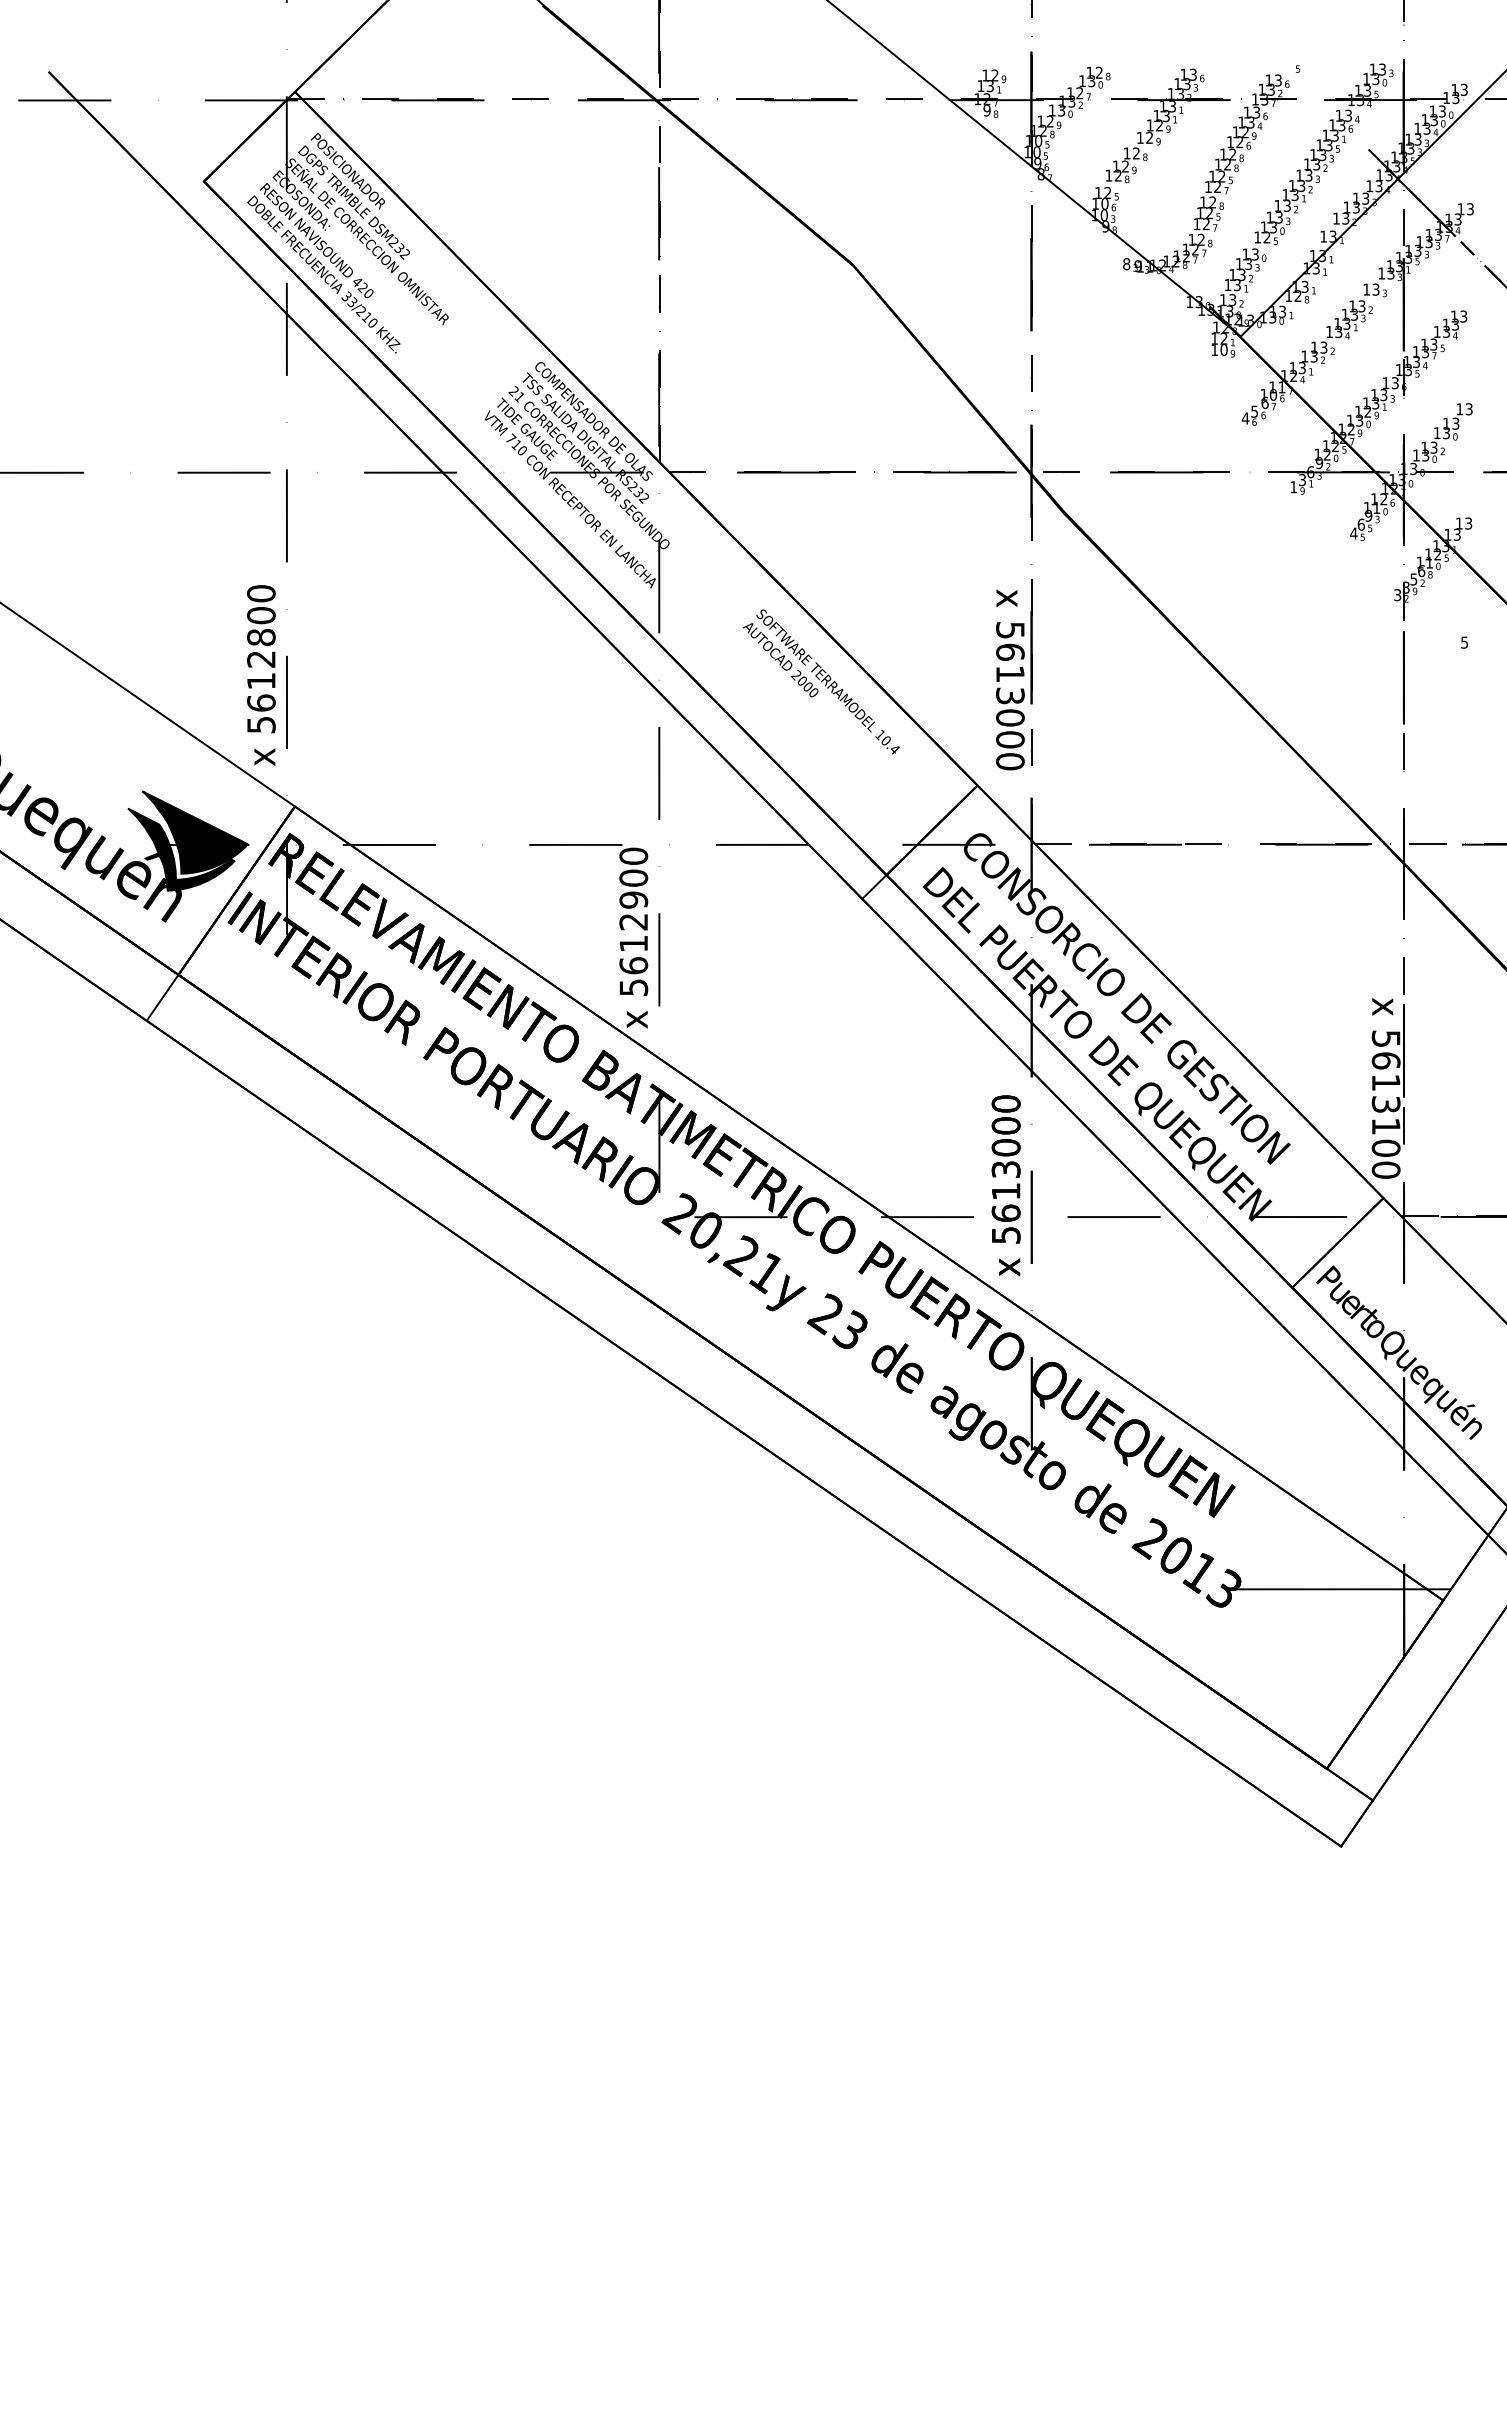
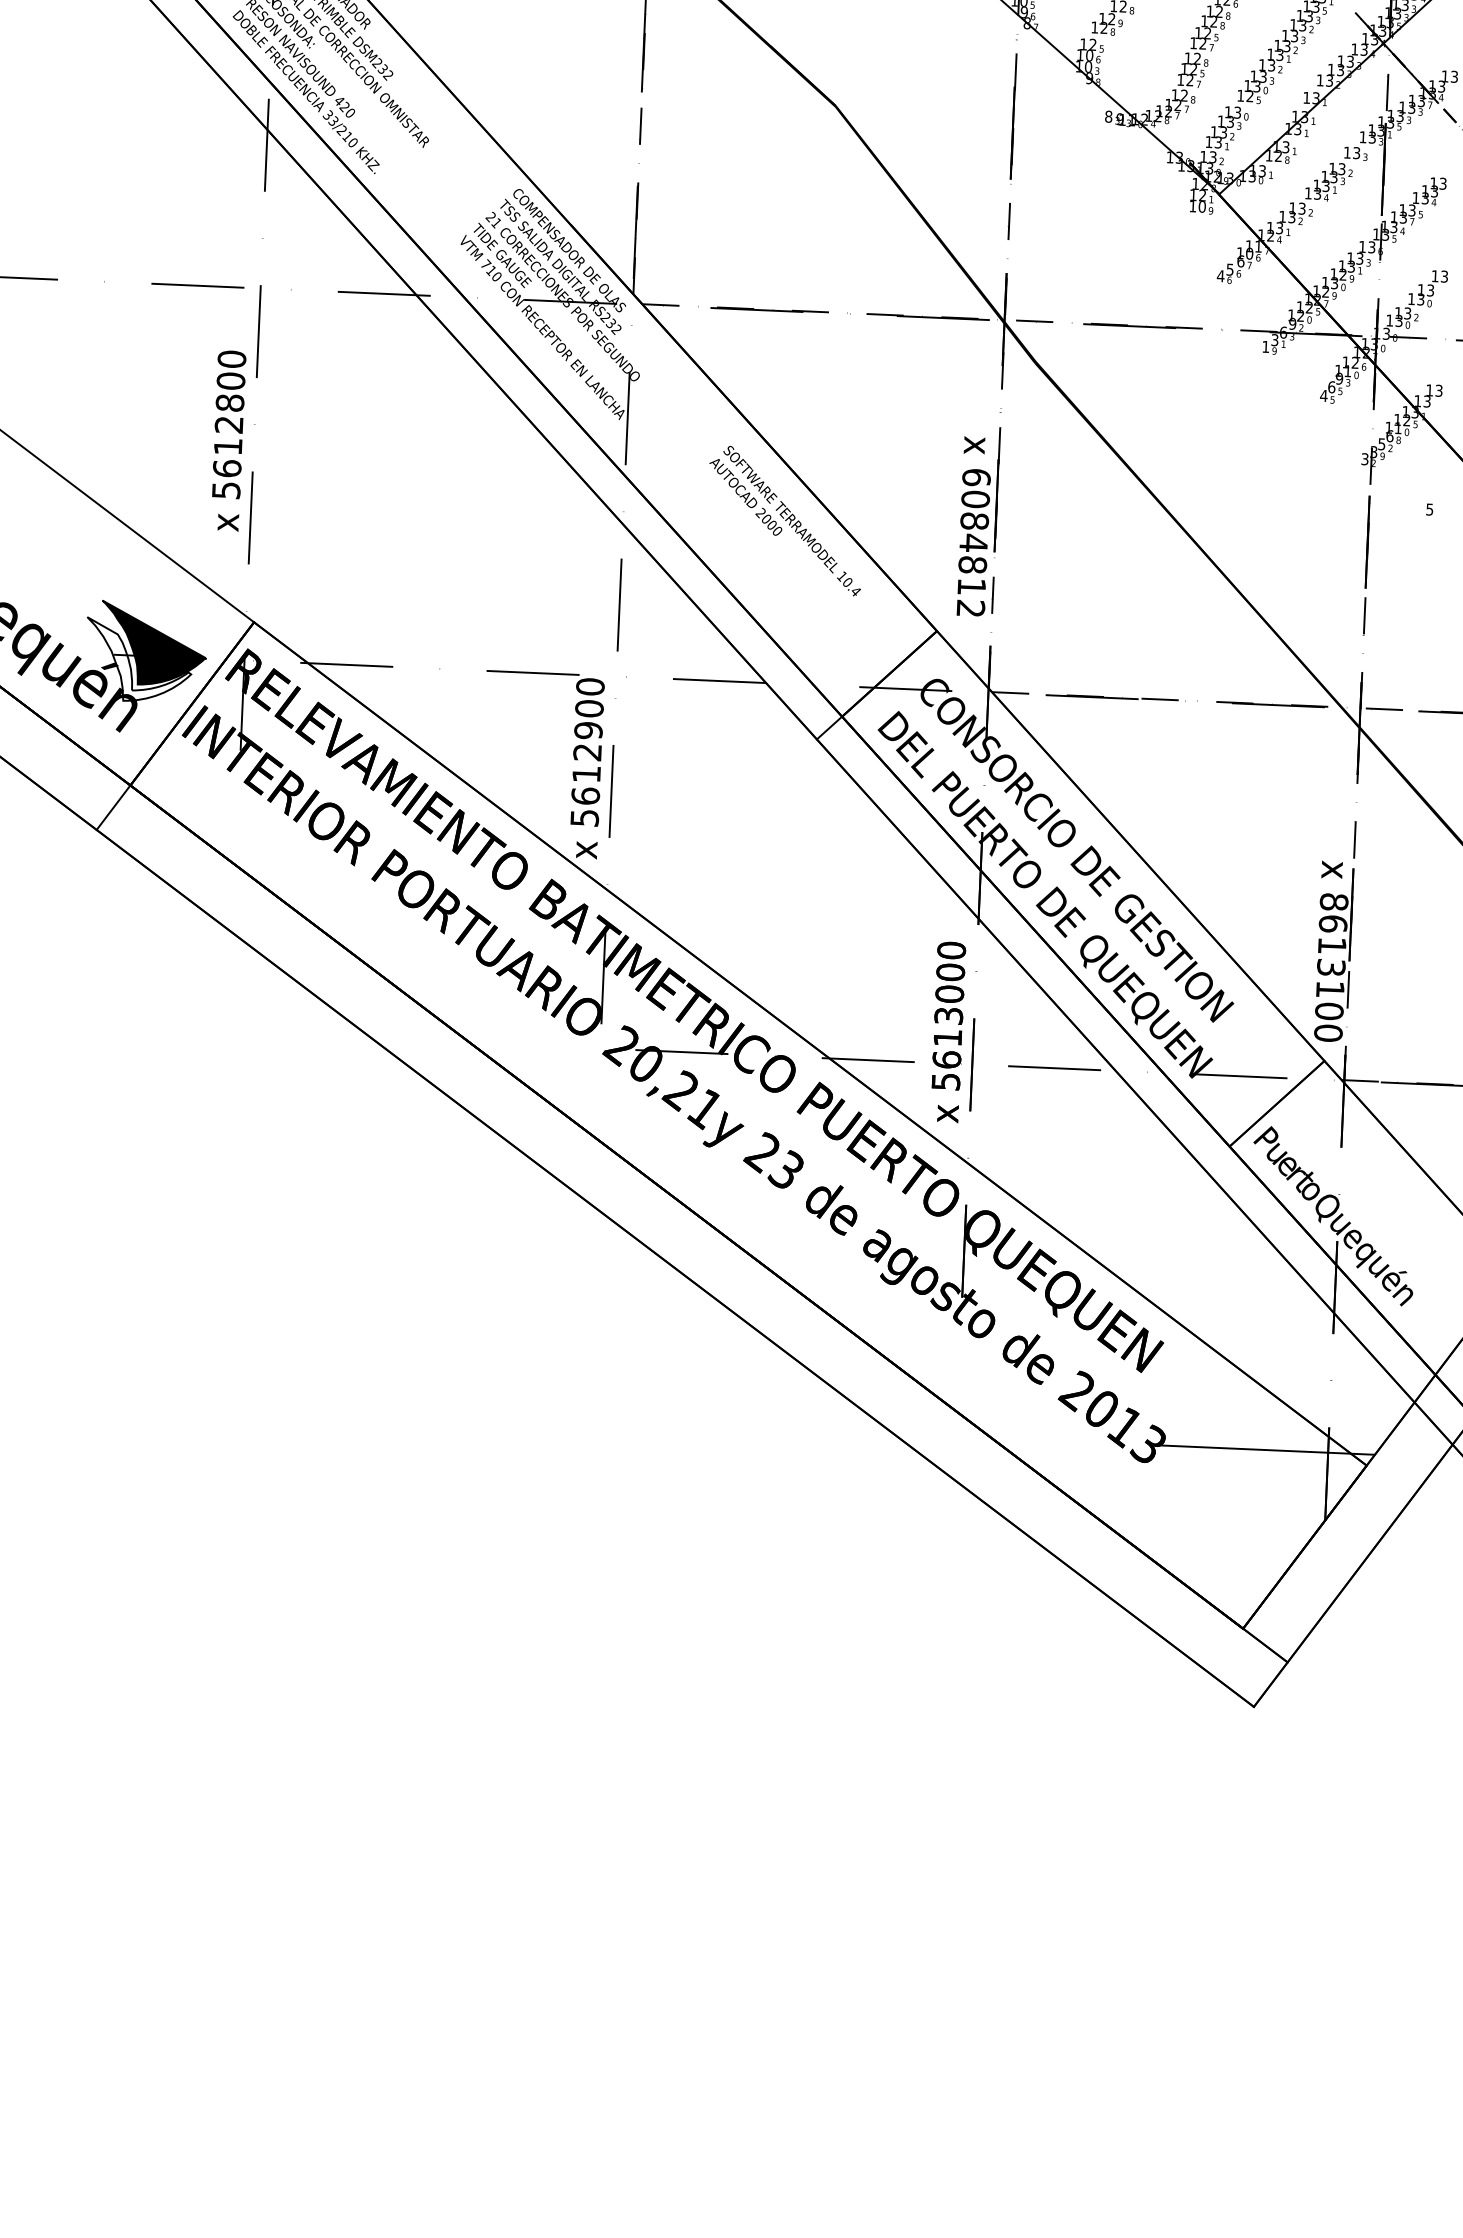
text: (261, 675) -> (228, 441), moved
text: (1010, 696) -> (973, 543), 5613000 -> 6084812
fill: (181, 849) -> (138, 660), removed
text: (1385, 1038) -> (1333, 901), 5613100 -> 8613100

